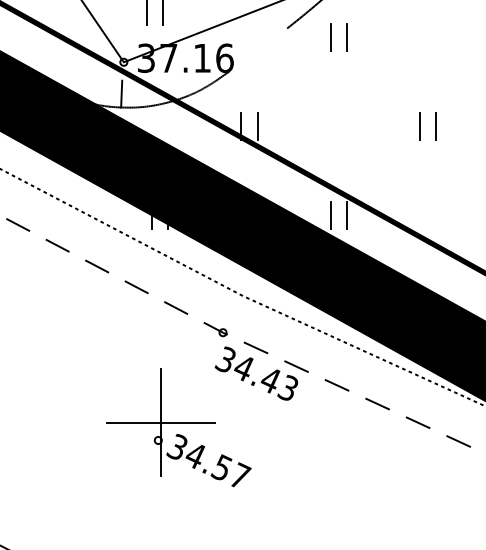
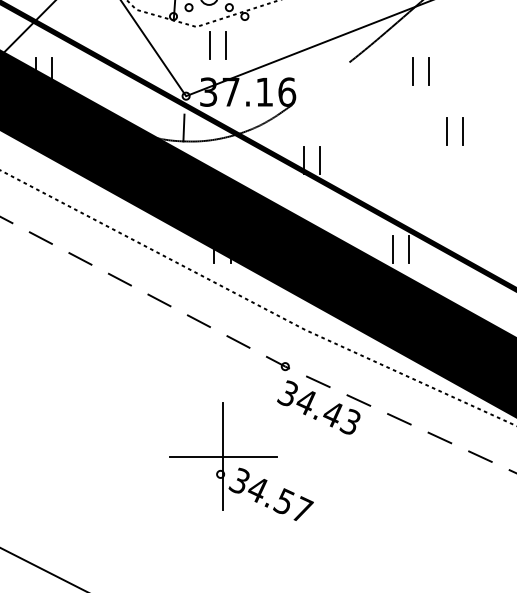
part: (331, 37) -> (413, 71), moved
part: (420, 126) -> (447, 131), moved

